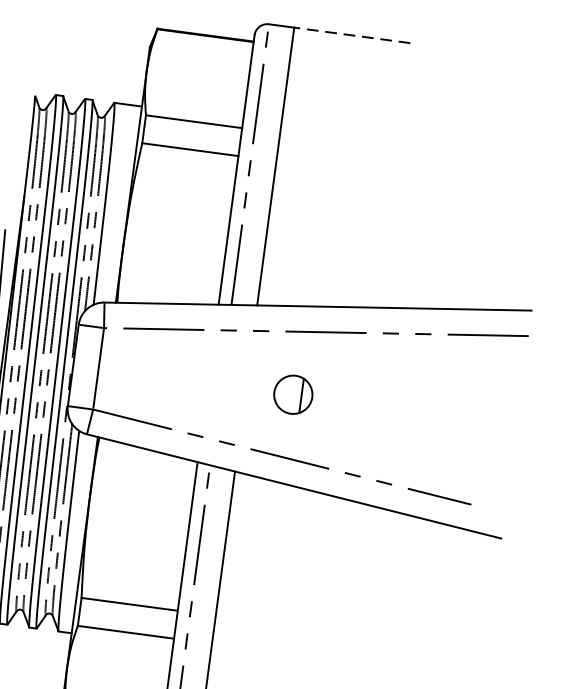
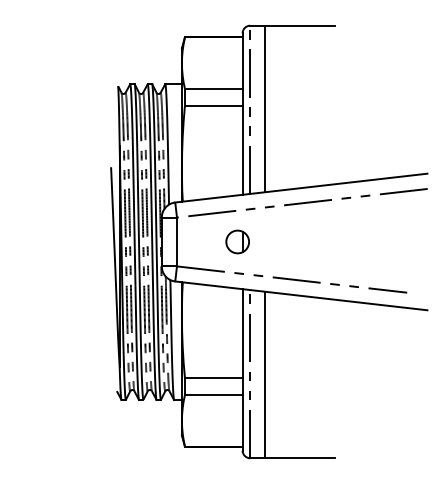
line: (352, 35) -> (300, 25), dashed -> solid
part: (293, 393) -> (237, 241), moved

